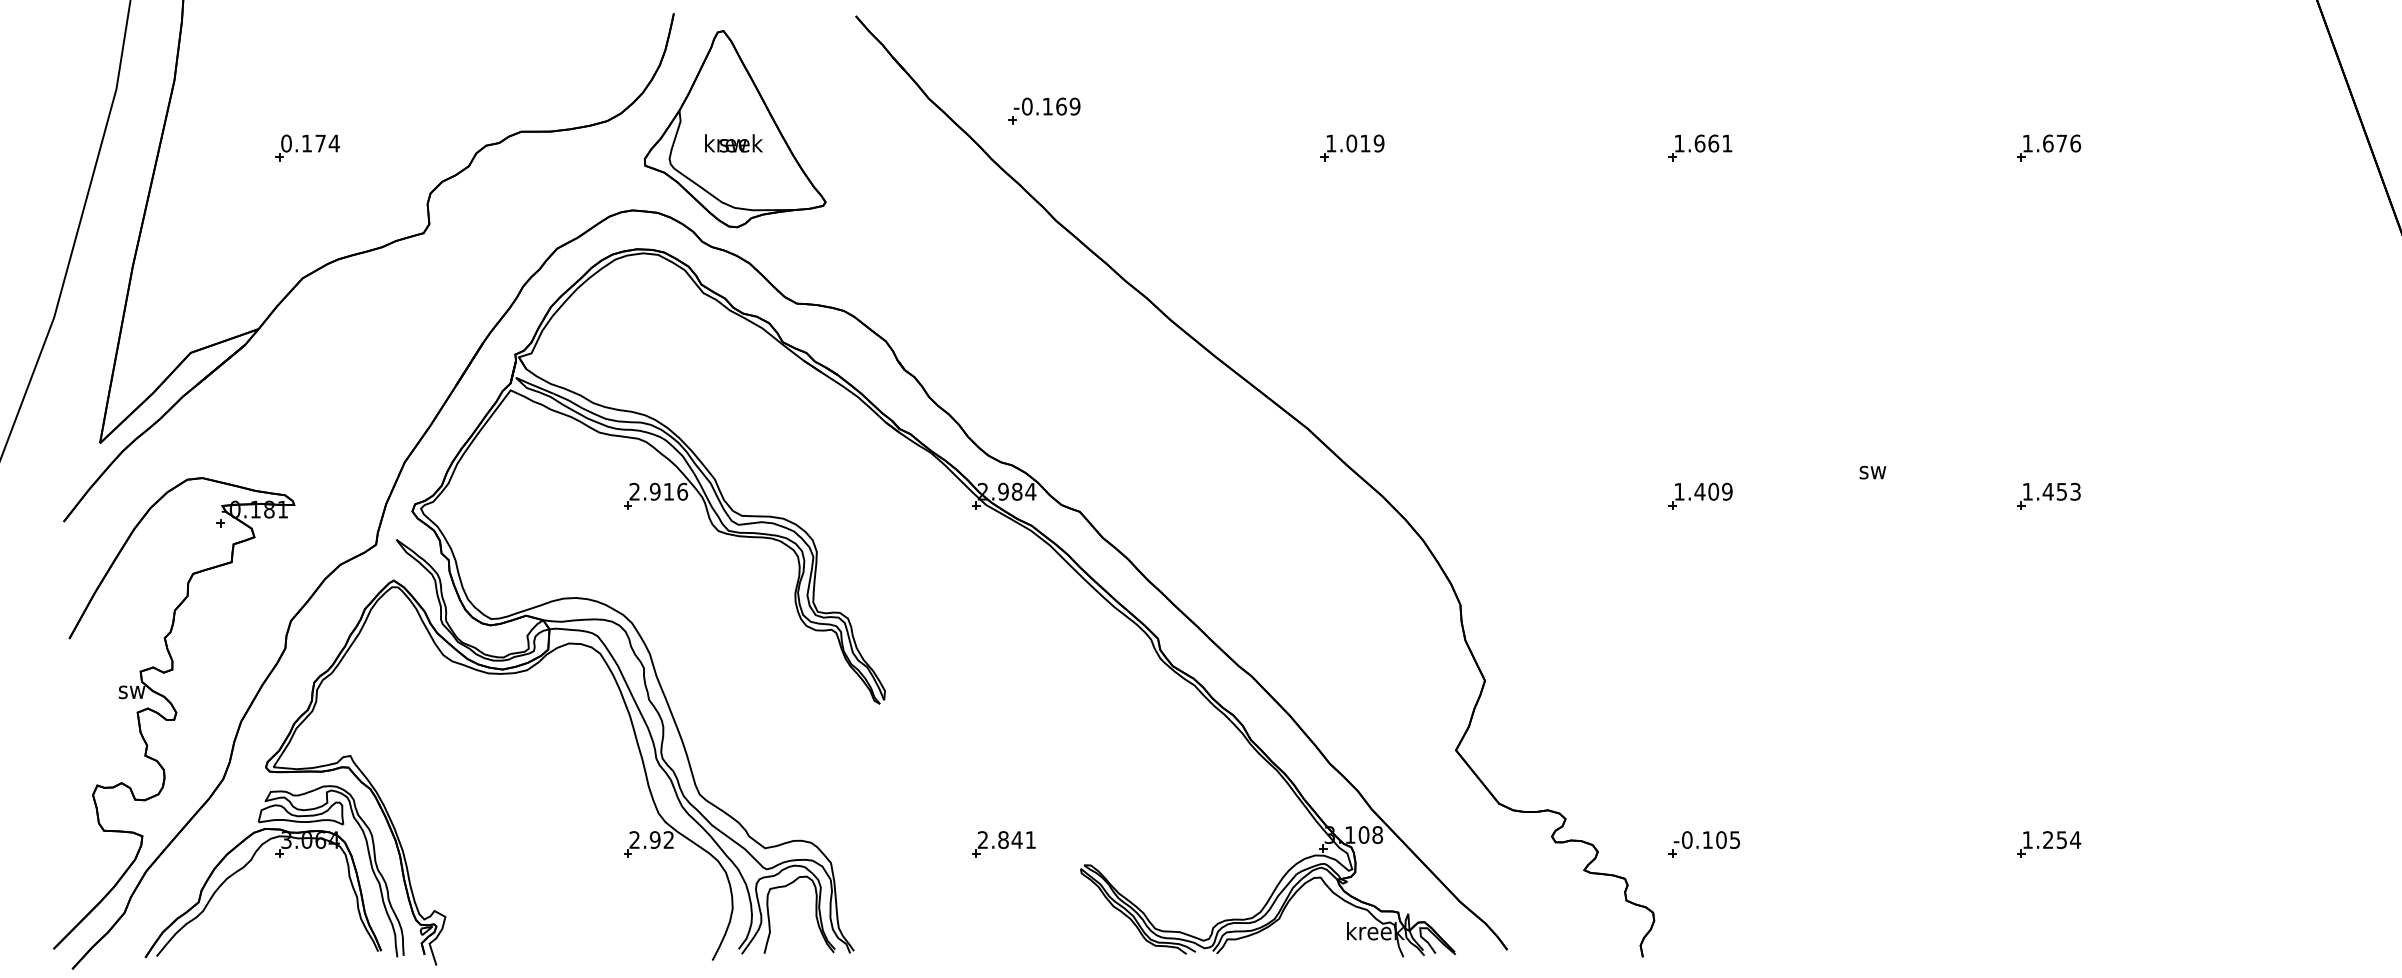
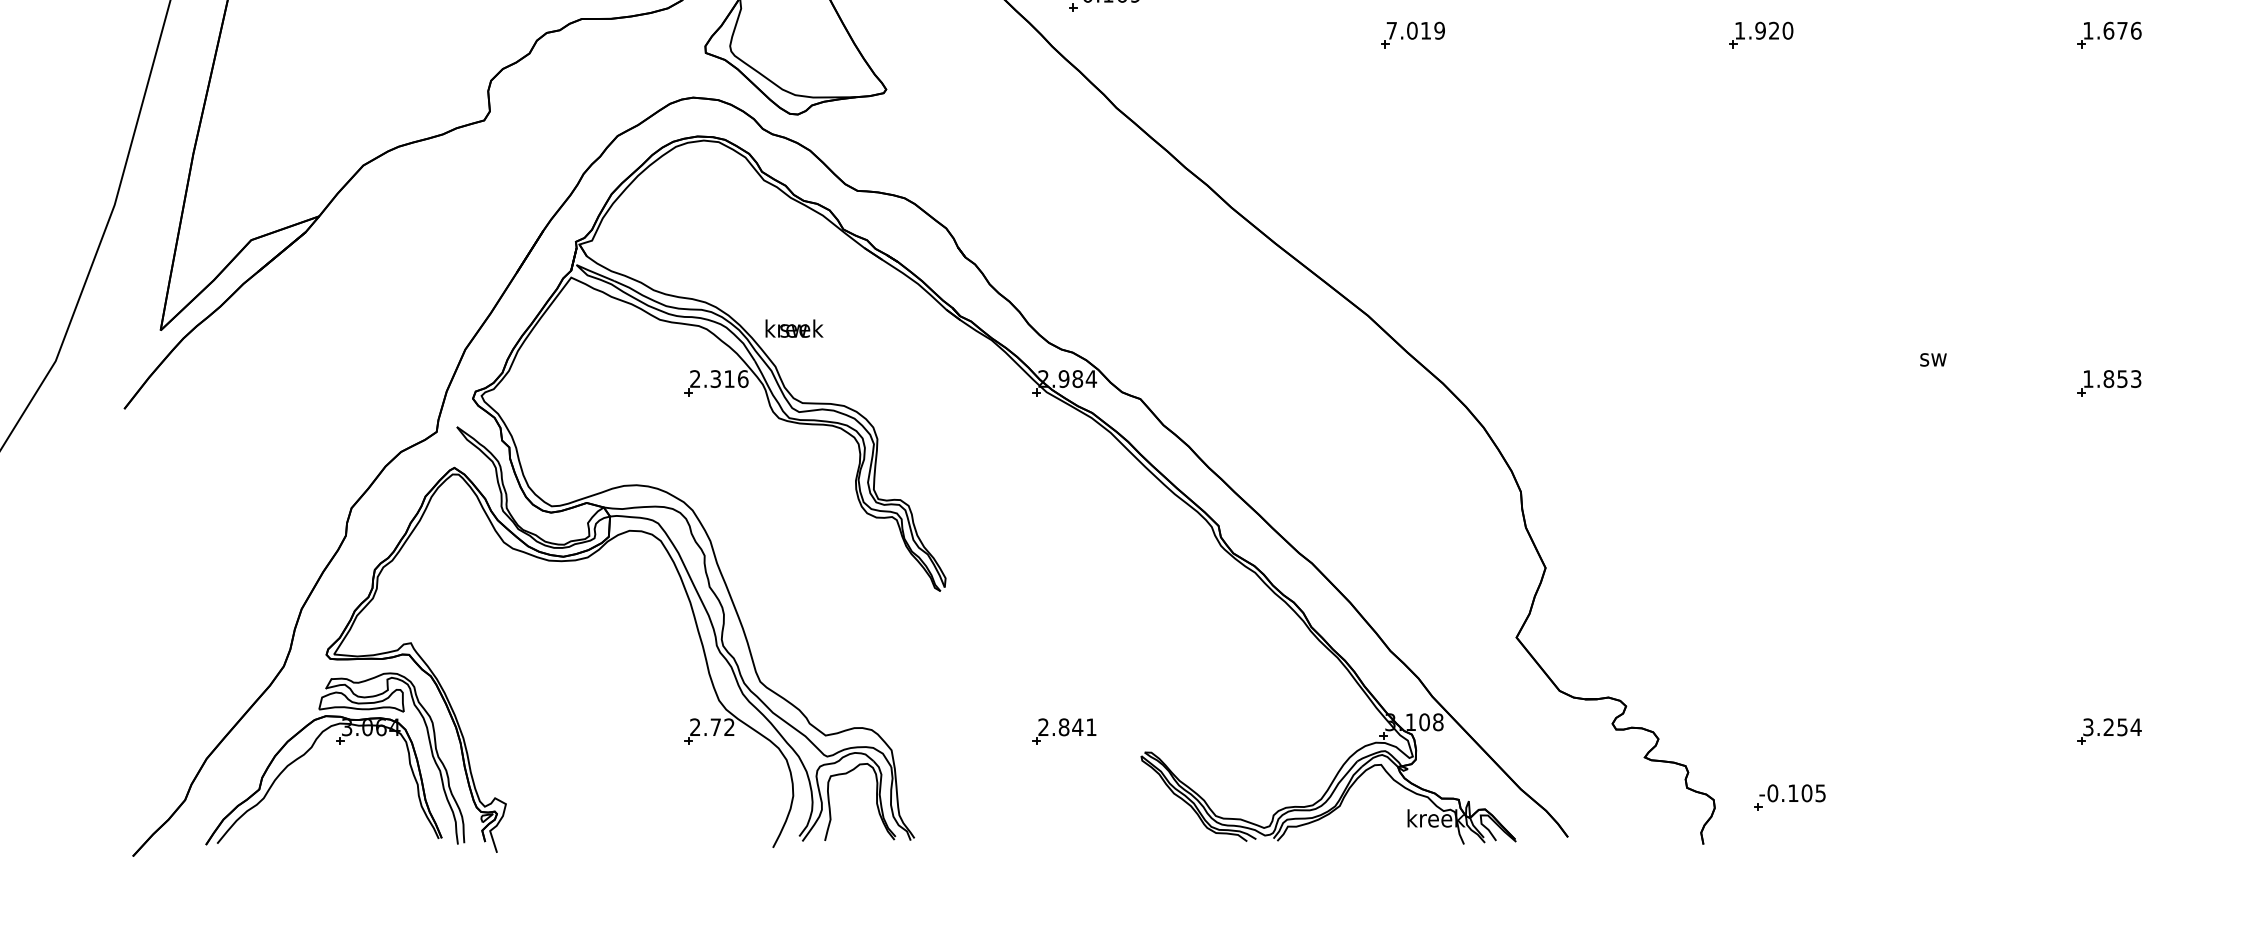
text: (733, 143) -> (794, 328), moved
text: (1331, 143) -> (1392, 30), 1.019 -> 7.019
text: (1713, 143) -> (1774, 30), 1.661 -> 1.920
part: (307, 147) -> (368, 34), removed
text: (654, 491) -> (715, 378), 2.916 -> 2.316
text: (2047, 491) -> (2108, 378), 1.453 -> 1.853
part: (1700, 495) -> (1761, 382), removed
part: (174, 713) -> (235, 600), removed
text: (654, 839) -> (715, 726), 2.92 -> 2.72
text: (2027, 840) -> (2088, 727), 1.254 -> 3.254
part: (1704, 844) -> (1790, 797), moved

